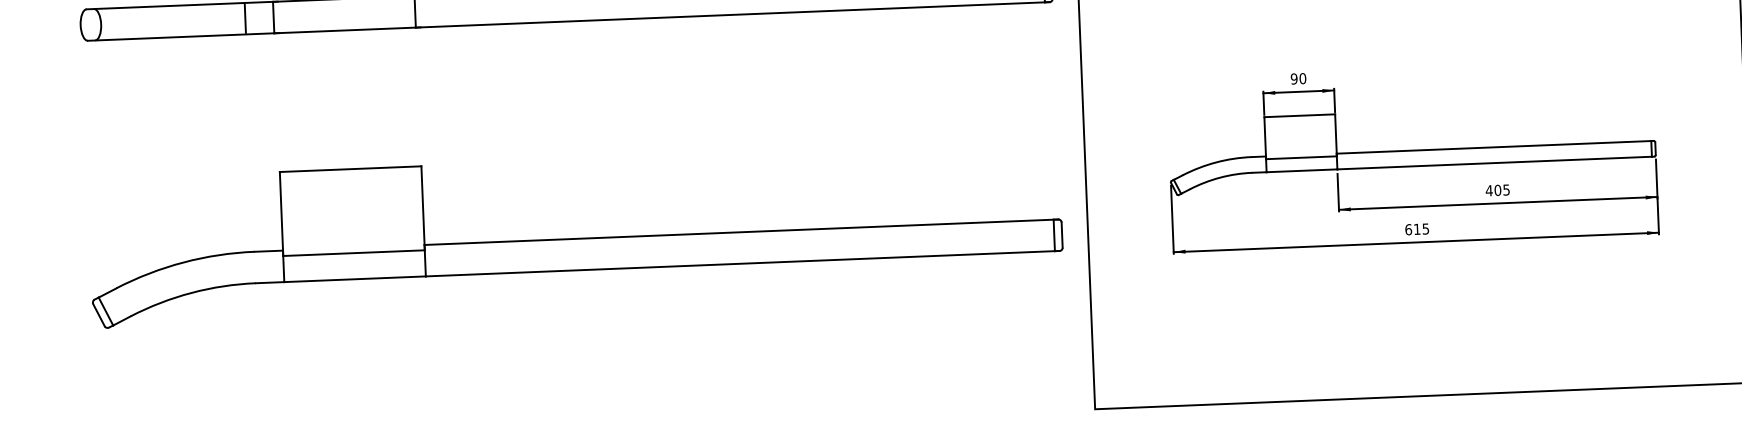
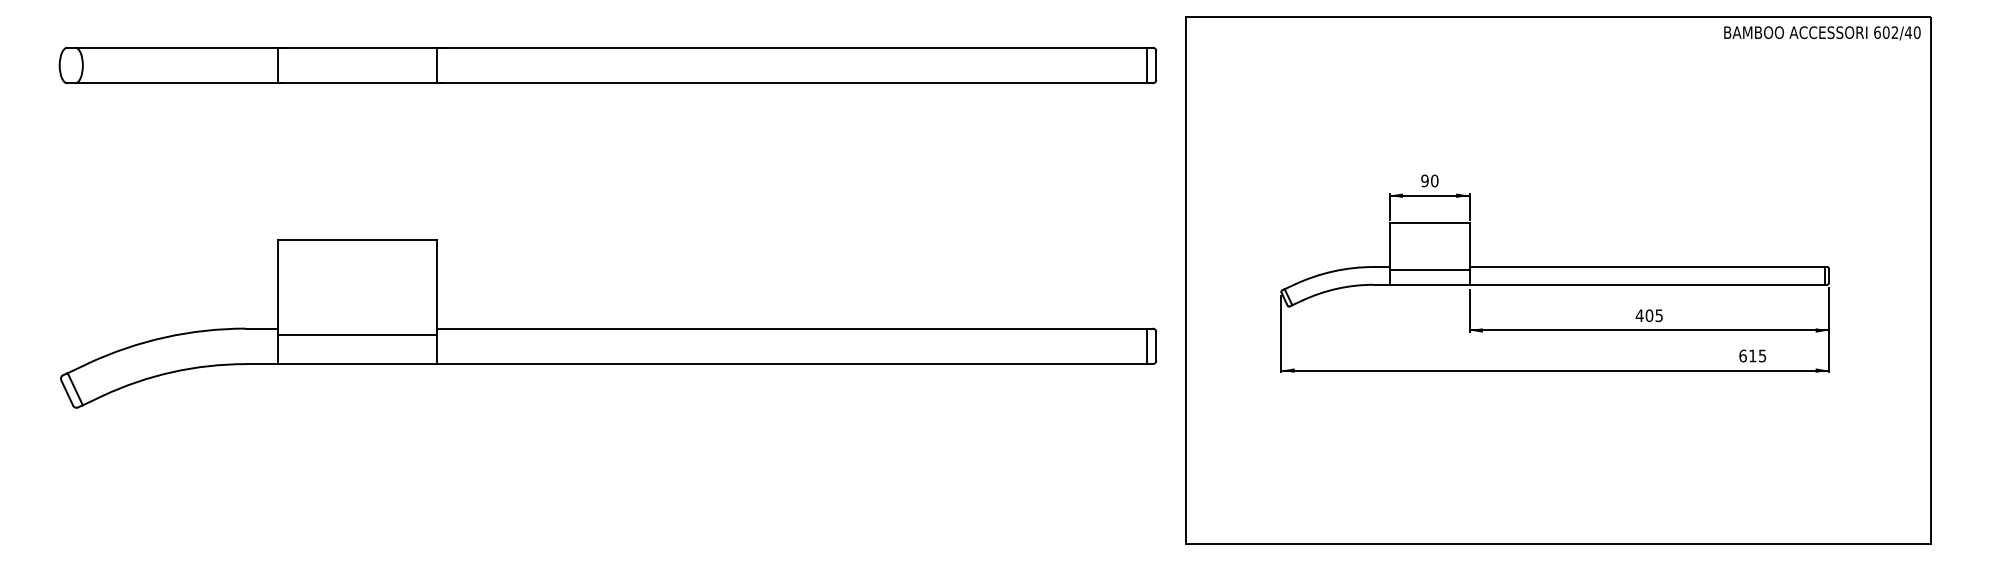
line: (245, 18) -> (245, 65), removed
text: (1416, 228) -> (1752, 355), moved

